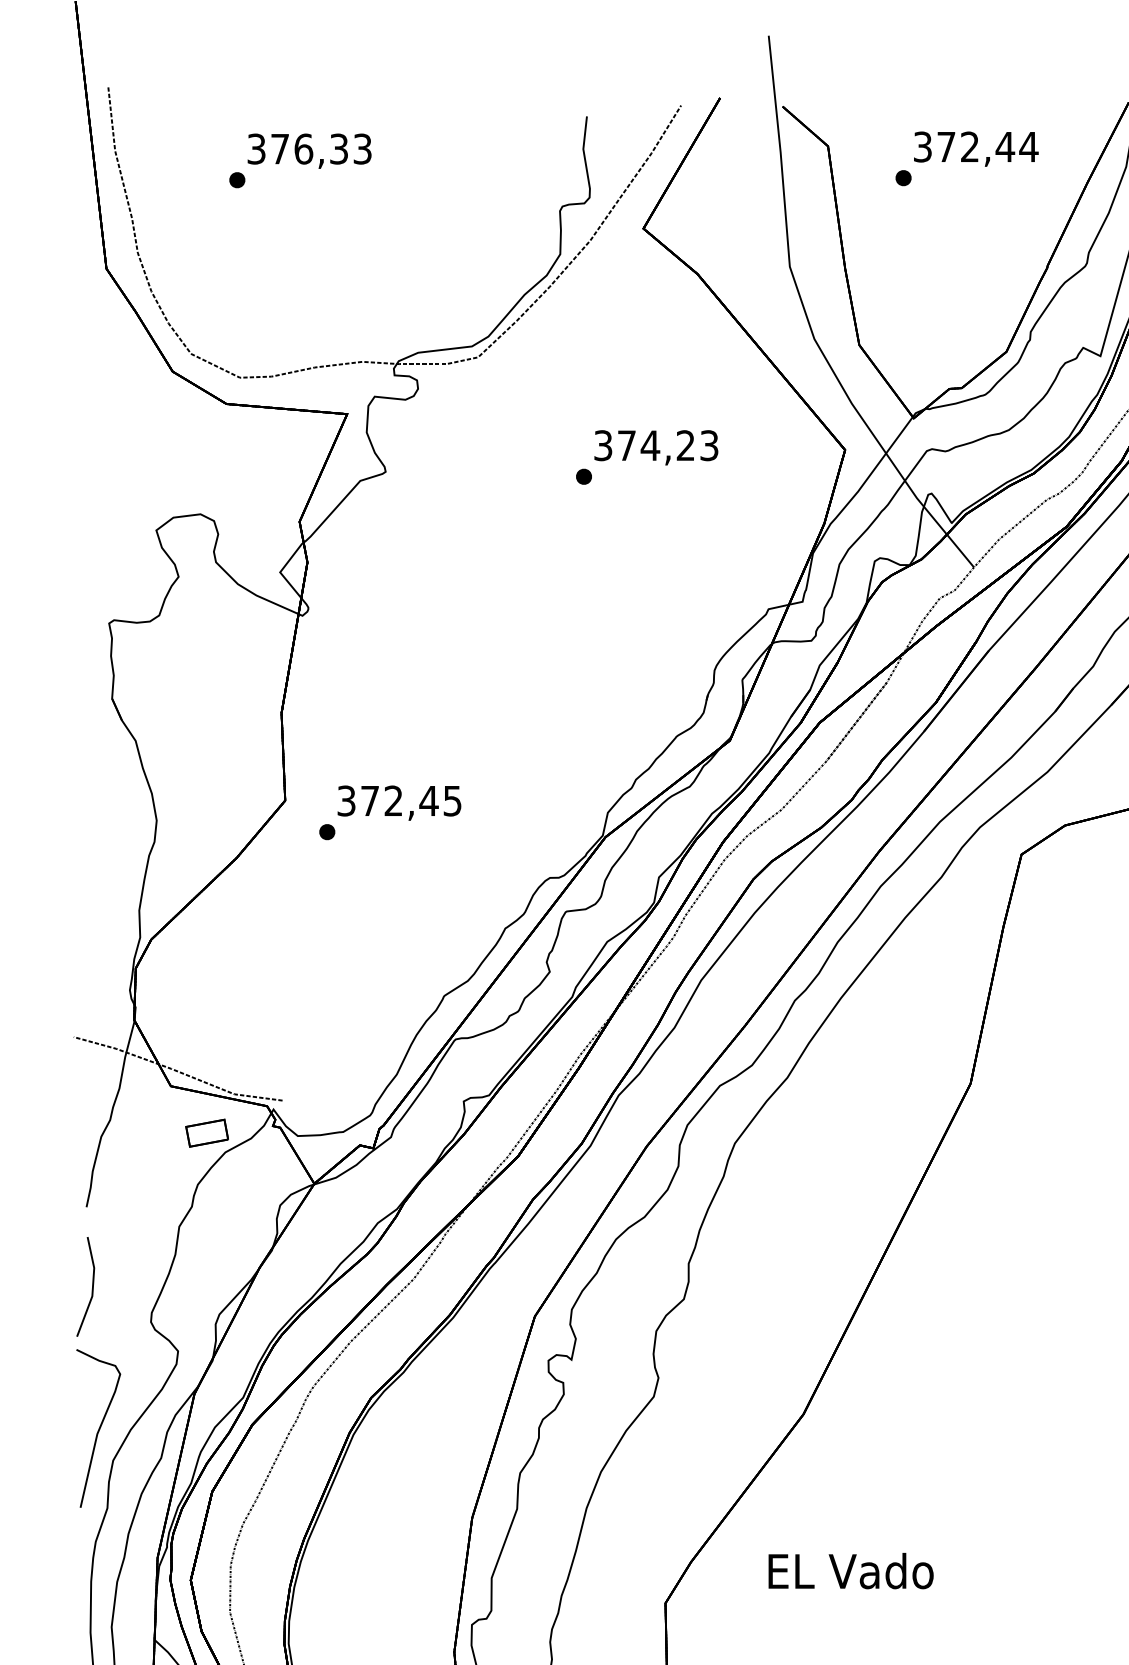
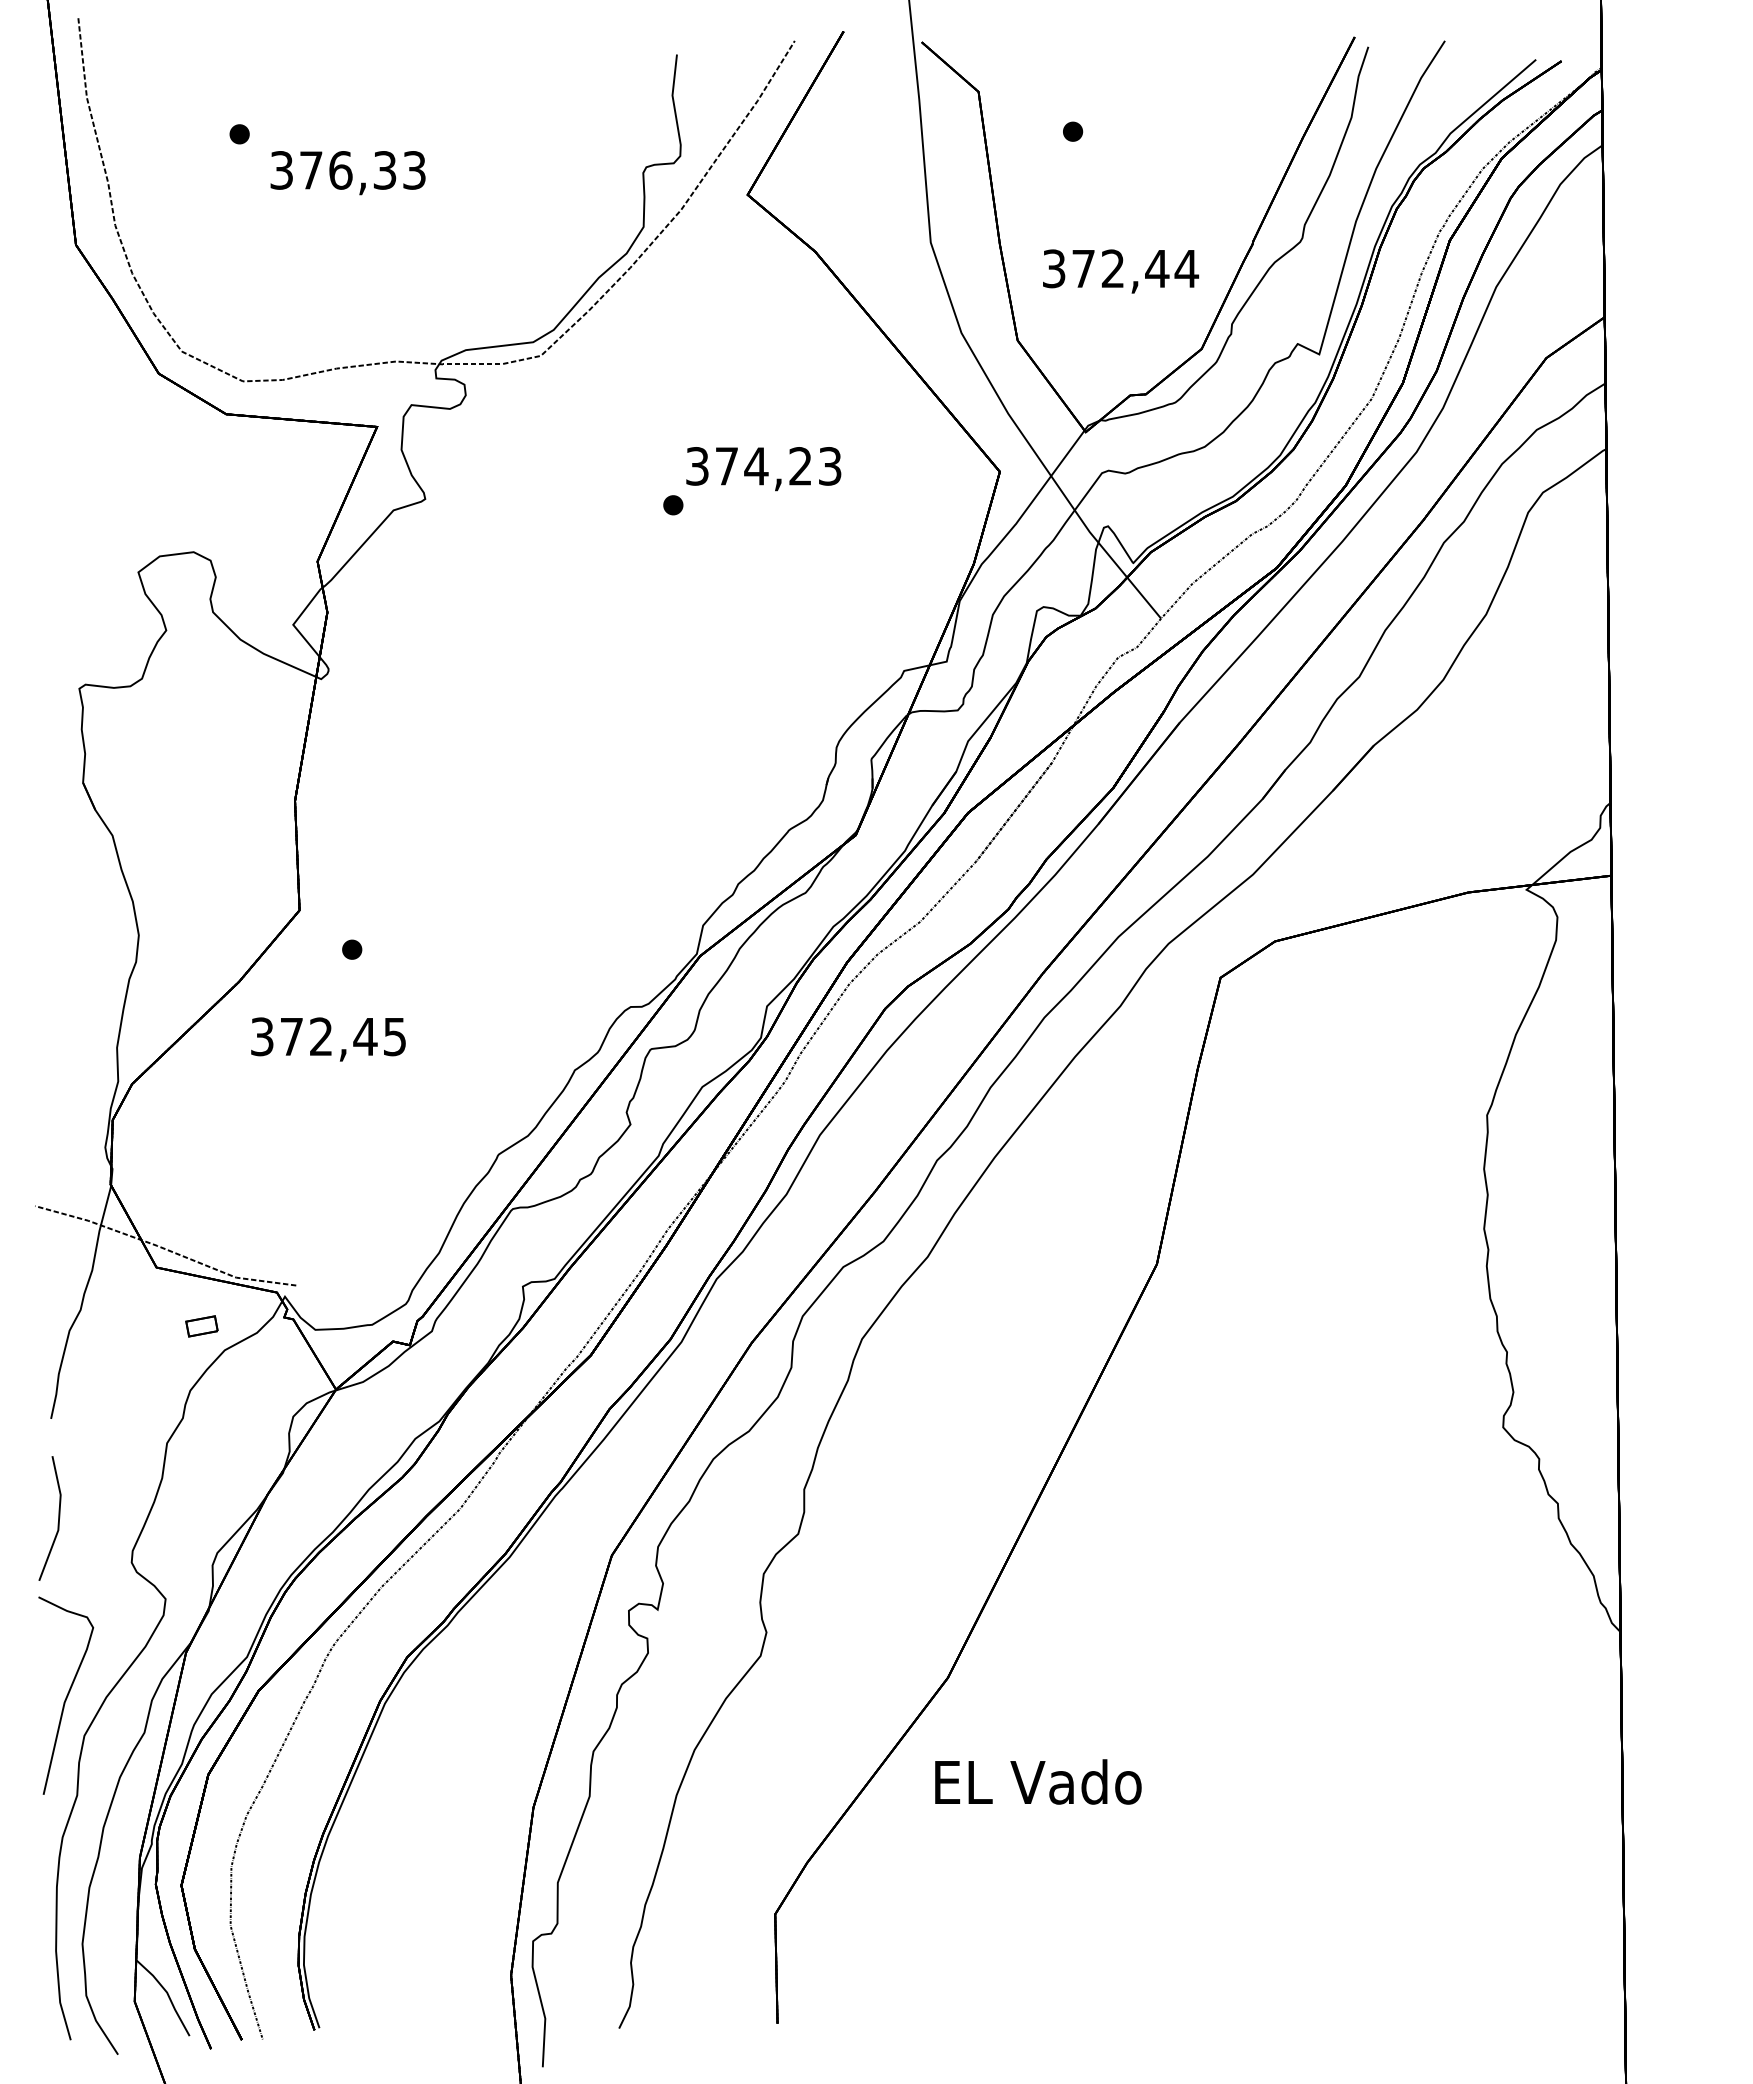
text: (976, 149) -> (1121, 271), moved
text: (309, 151) -> (347, 173), moved
text: (399, 803) -> (328, 1039), moved
part: (206, 1133) -> (201, 1326), size x0.6
text: (851, 1570) -> (1038, 1781), moved

